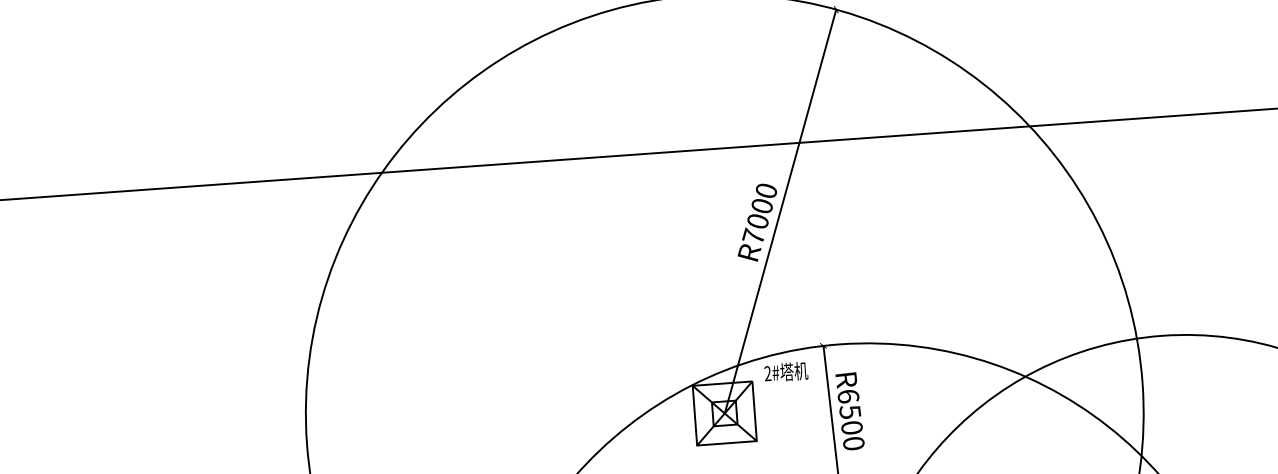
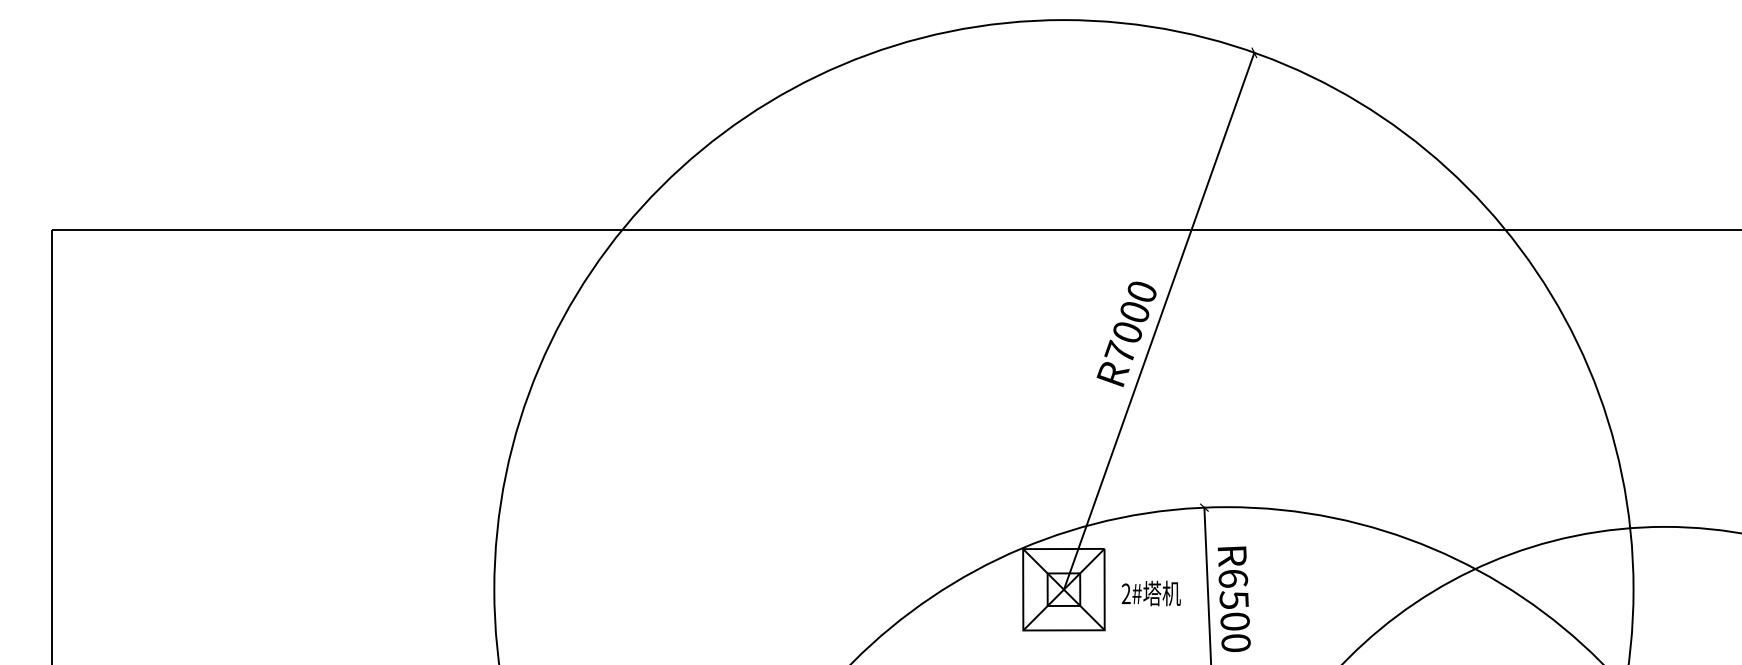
text: (785, 372) -> (1150, 593), moved

